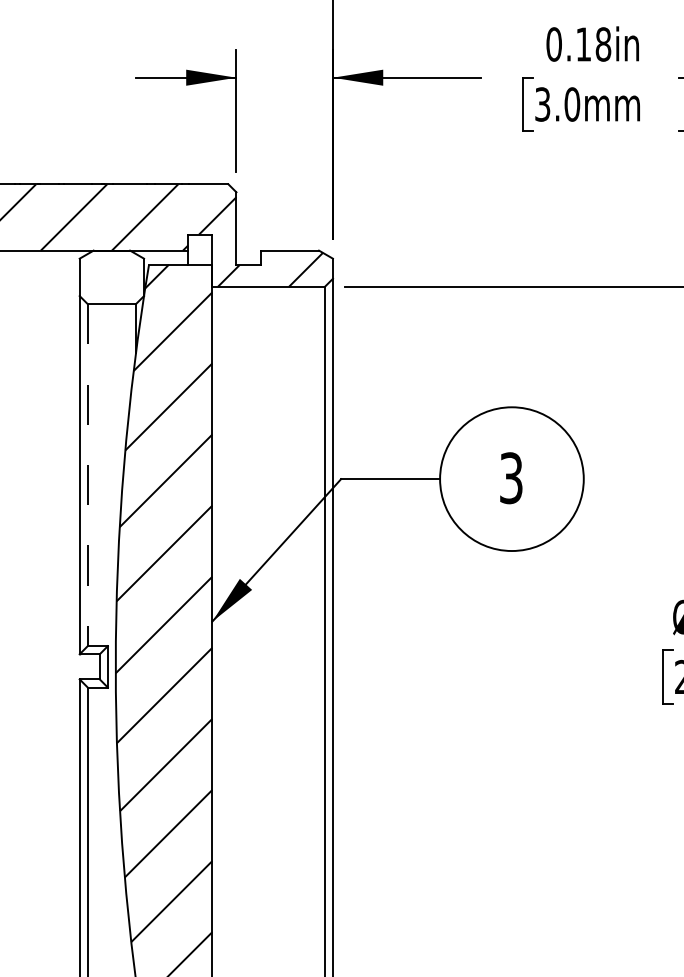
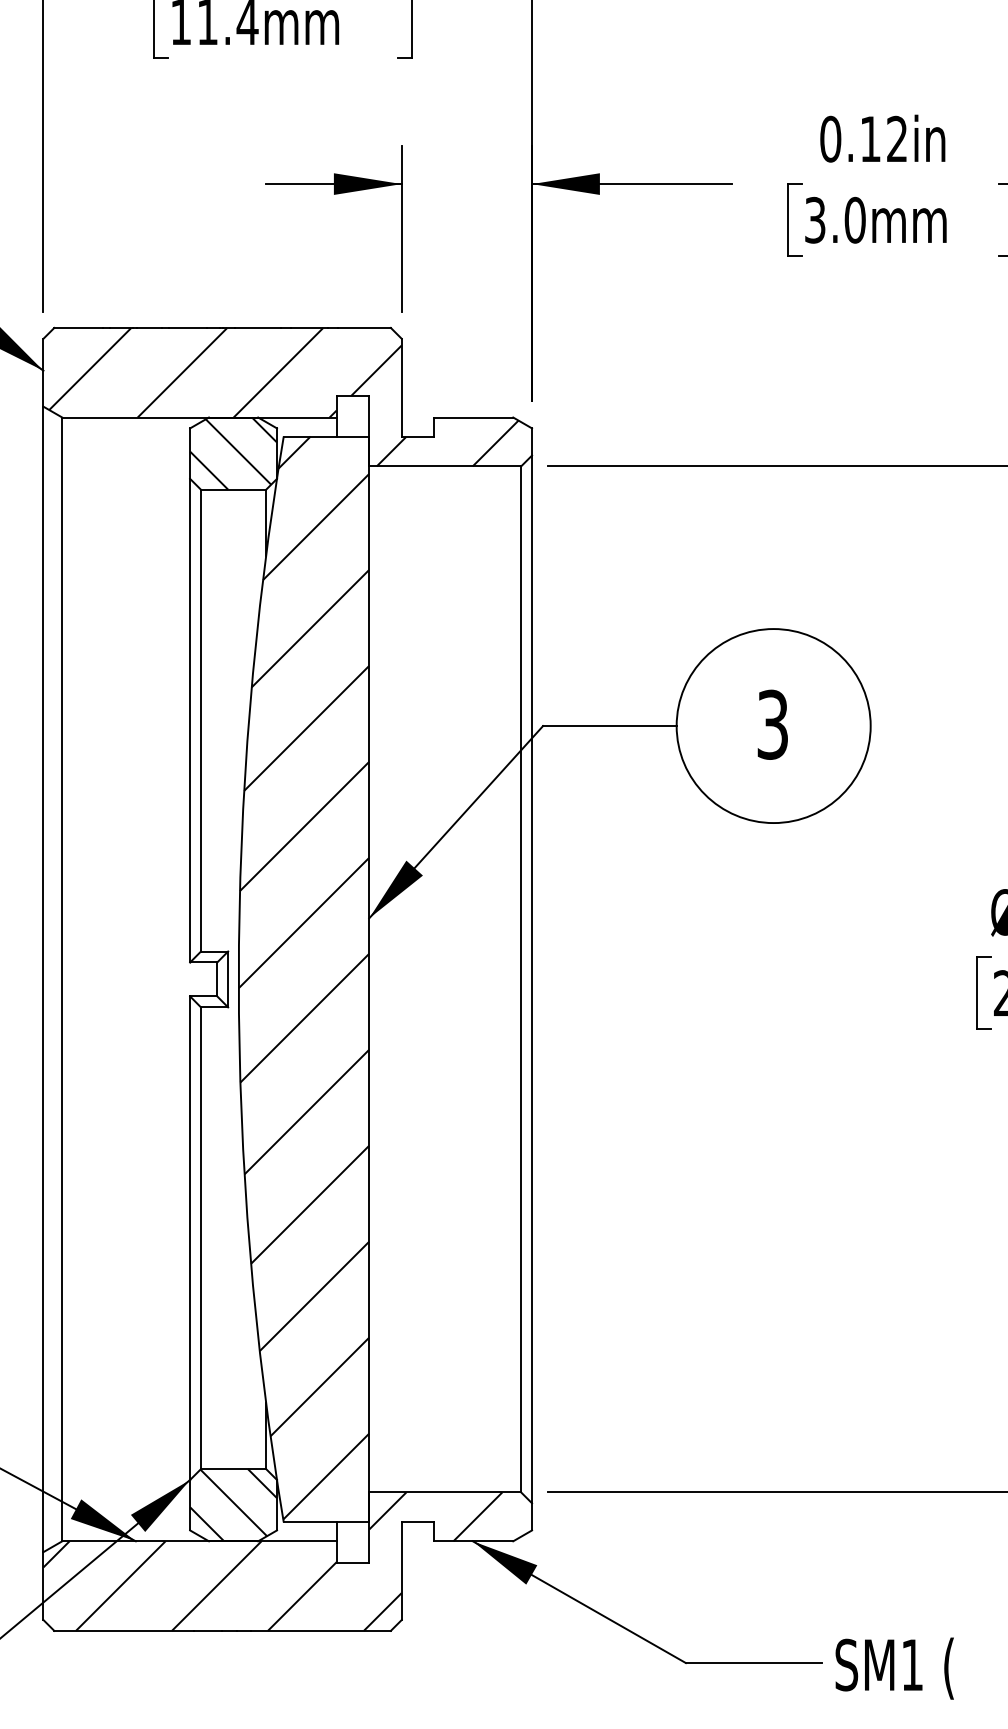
text: (603, 43) -> (897, 138), 0.18in -> 0.12in
hatch: (111, 277) -> (233, 453), added
line: (88, 475) -> (201, 720), dashed -> solid

